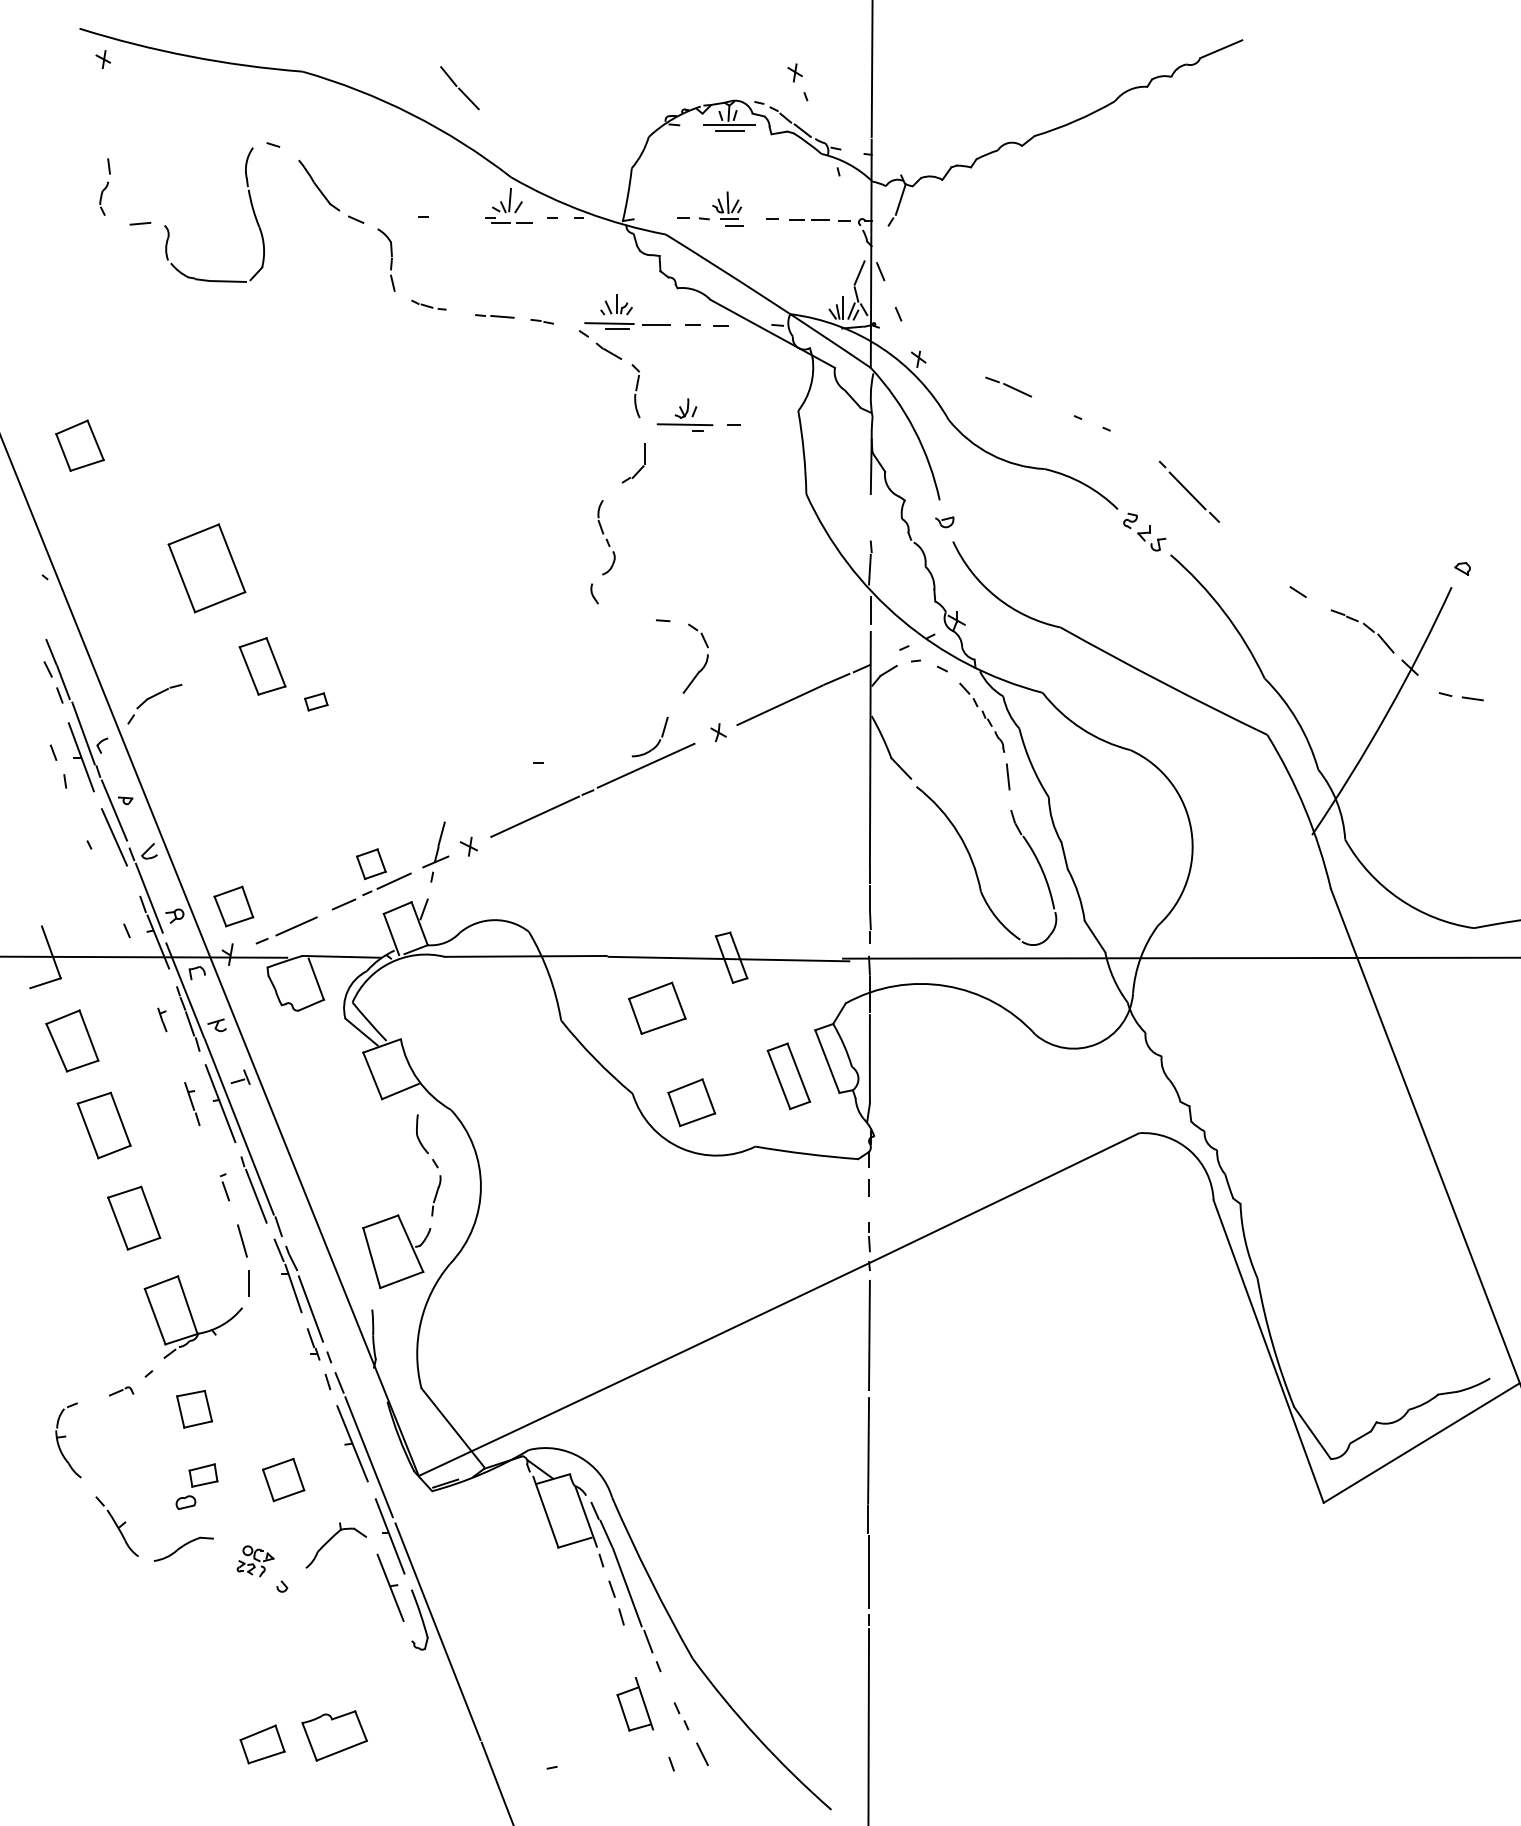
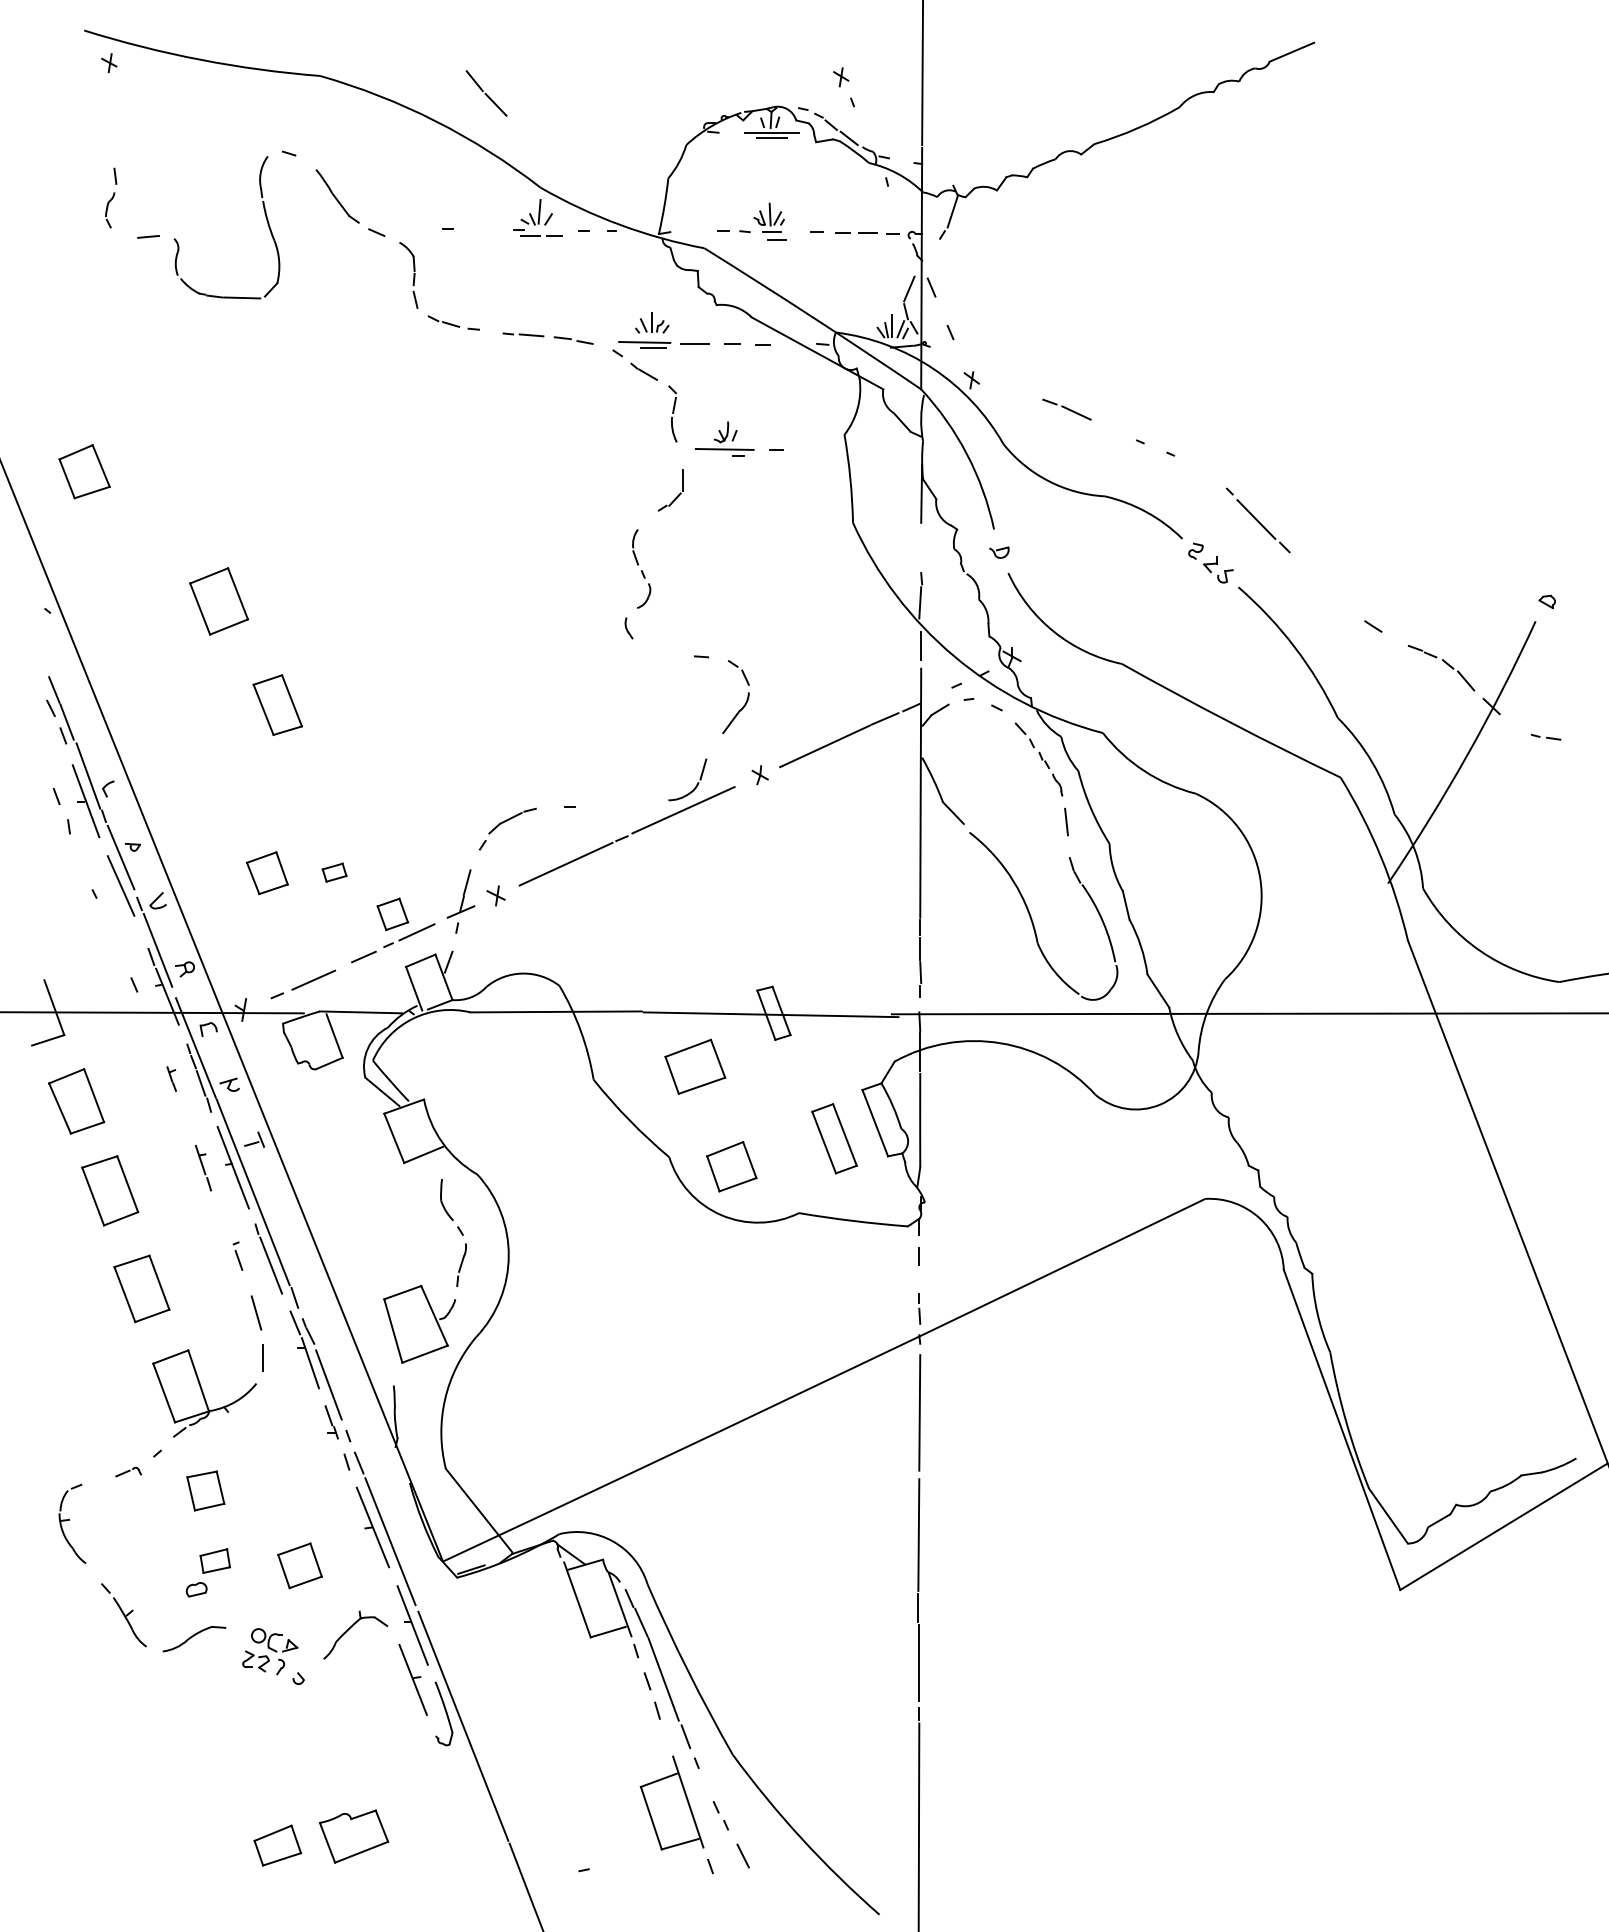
part: (428, 304) -> (453, 322), size x1.43
part: (542, 321) -> (573, 340), size x1.67
part: (207, 568) -> (219, 601), size x0.71
part: (1461, 696) -> (1546, 737), size x0.62
part: (152, 697) -> (505, 822), moved
part: (316, 701) -> (334, 872), moved
part: (233, 906) -> (266, 873), moved
part: (255, 1561) -> (270, 1651), size x1.43
part: (634, 1703) -> (671, 1802), size x1.67

